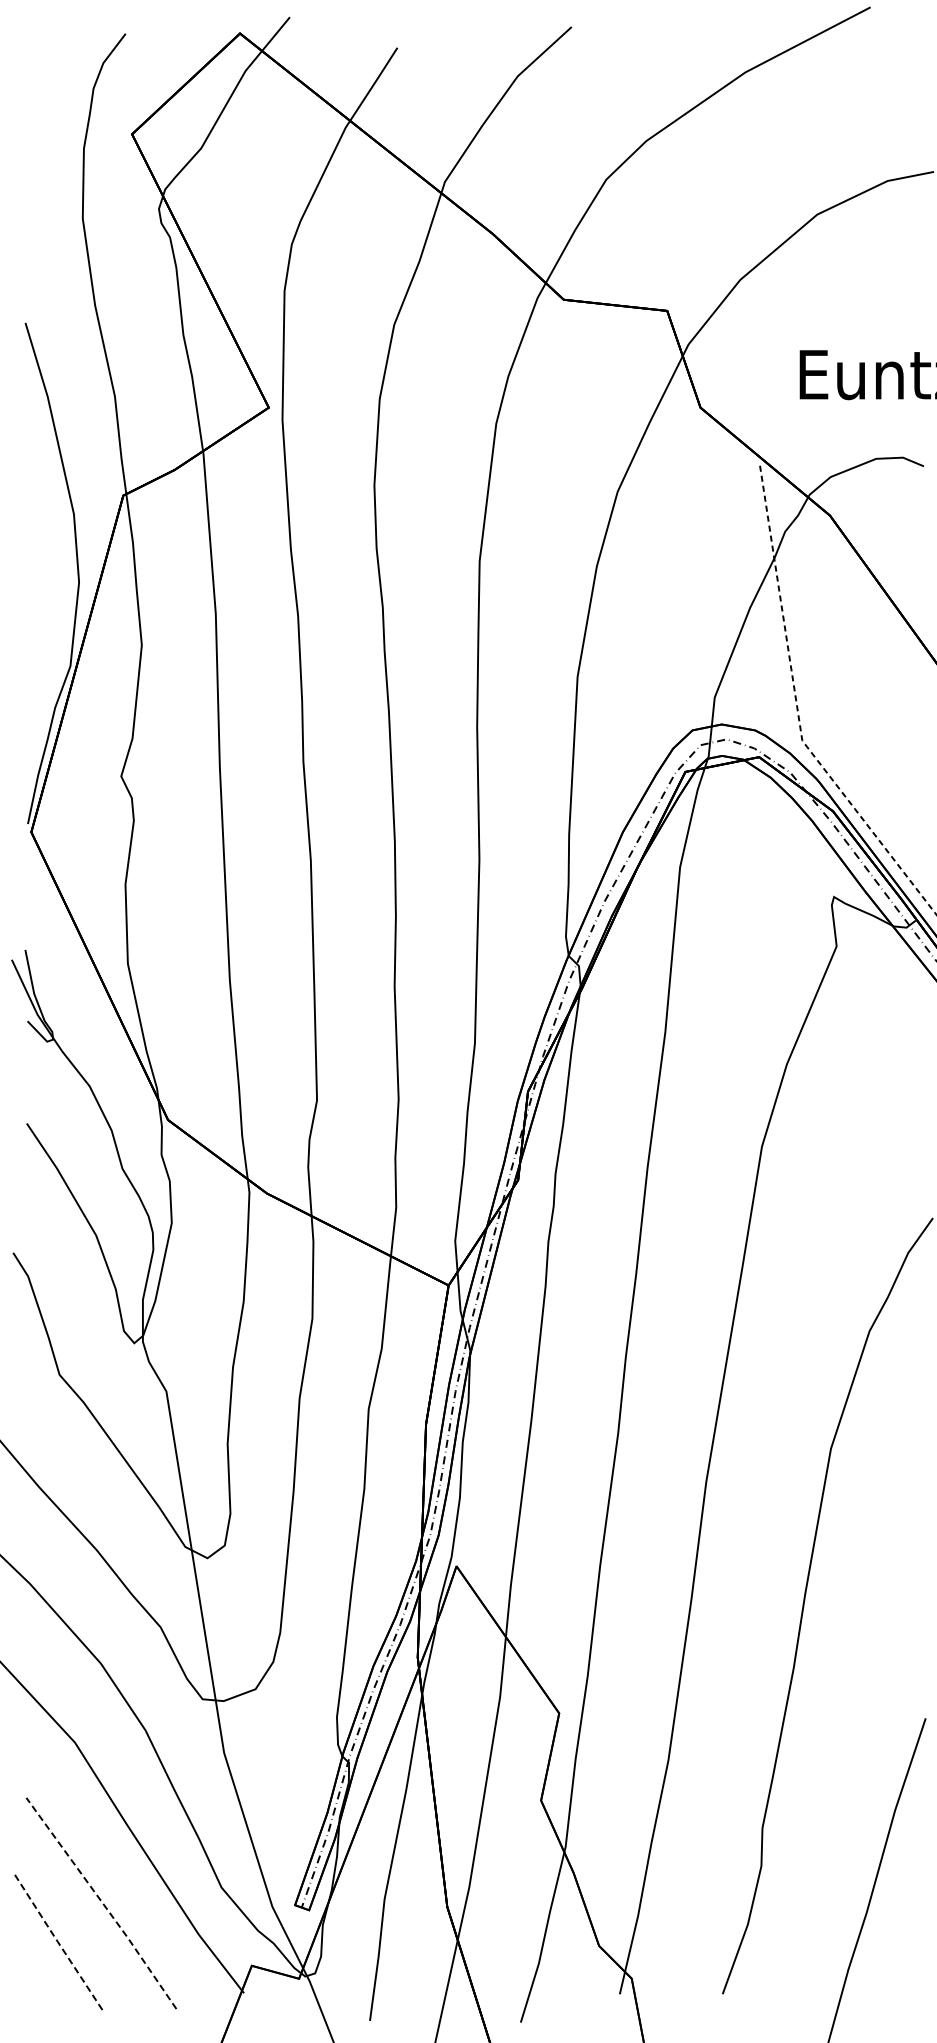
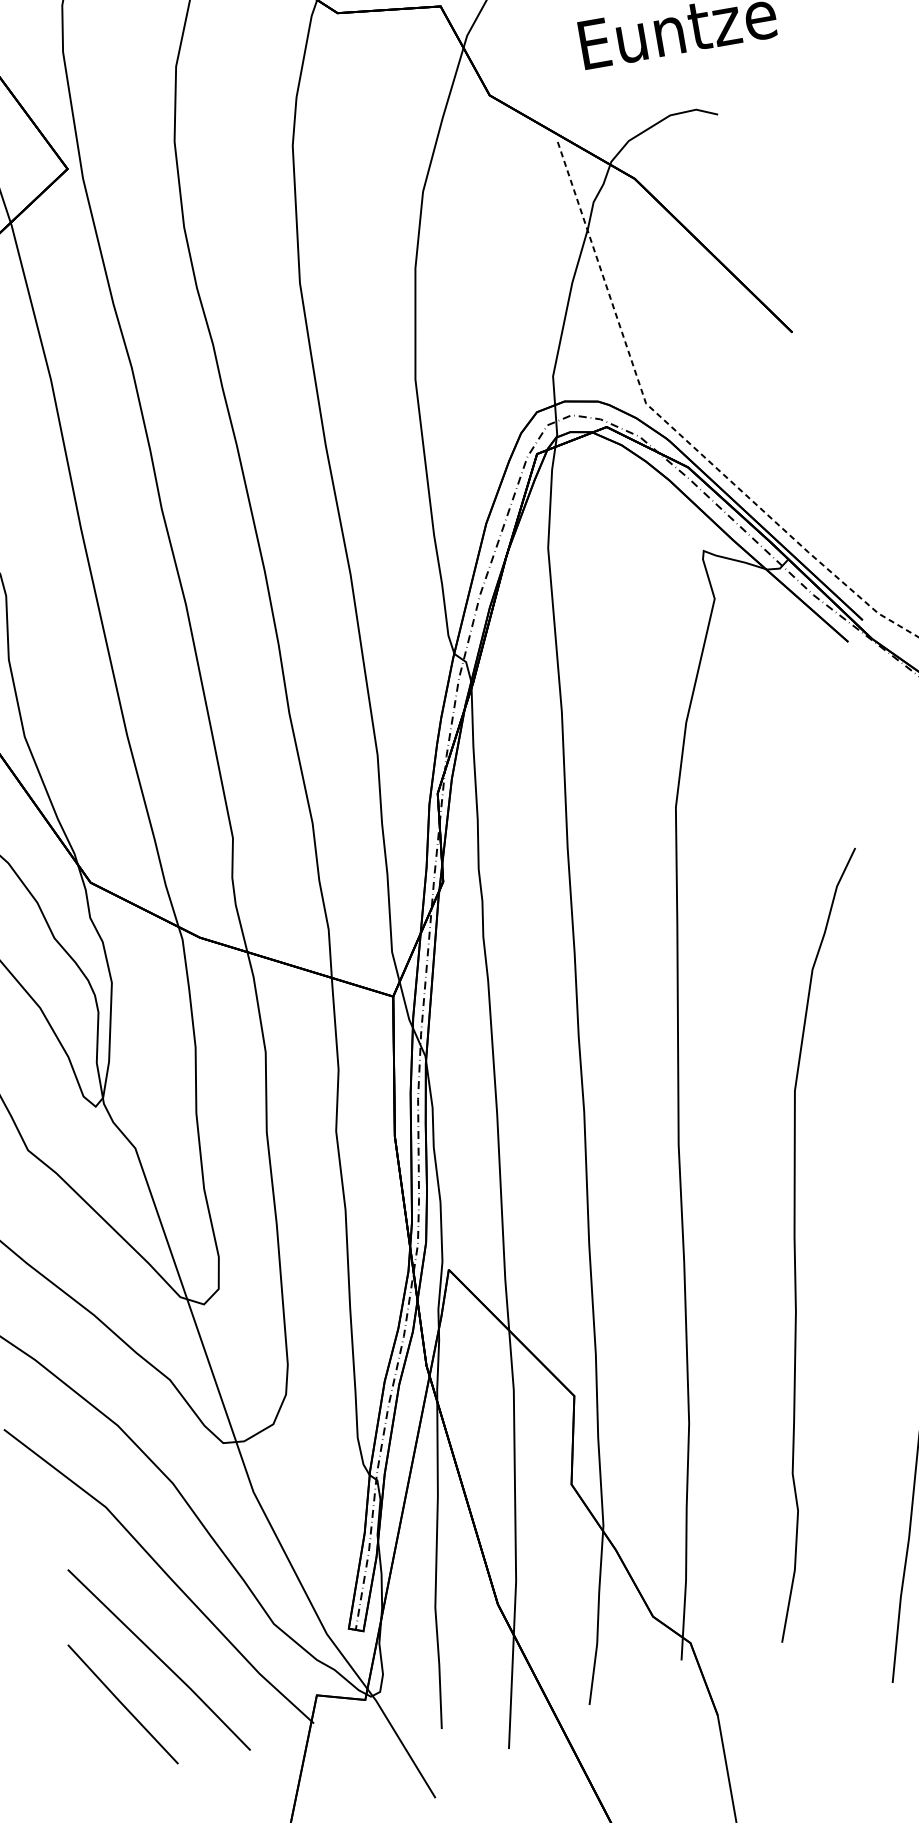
line: (102, 1902) -> (160, 1658), dashed -> solid
line: (57, 1941) -> (122, 1704), dashed -> solid

